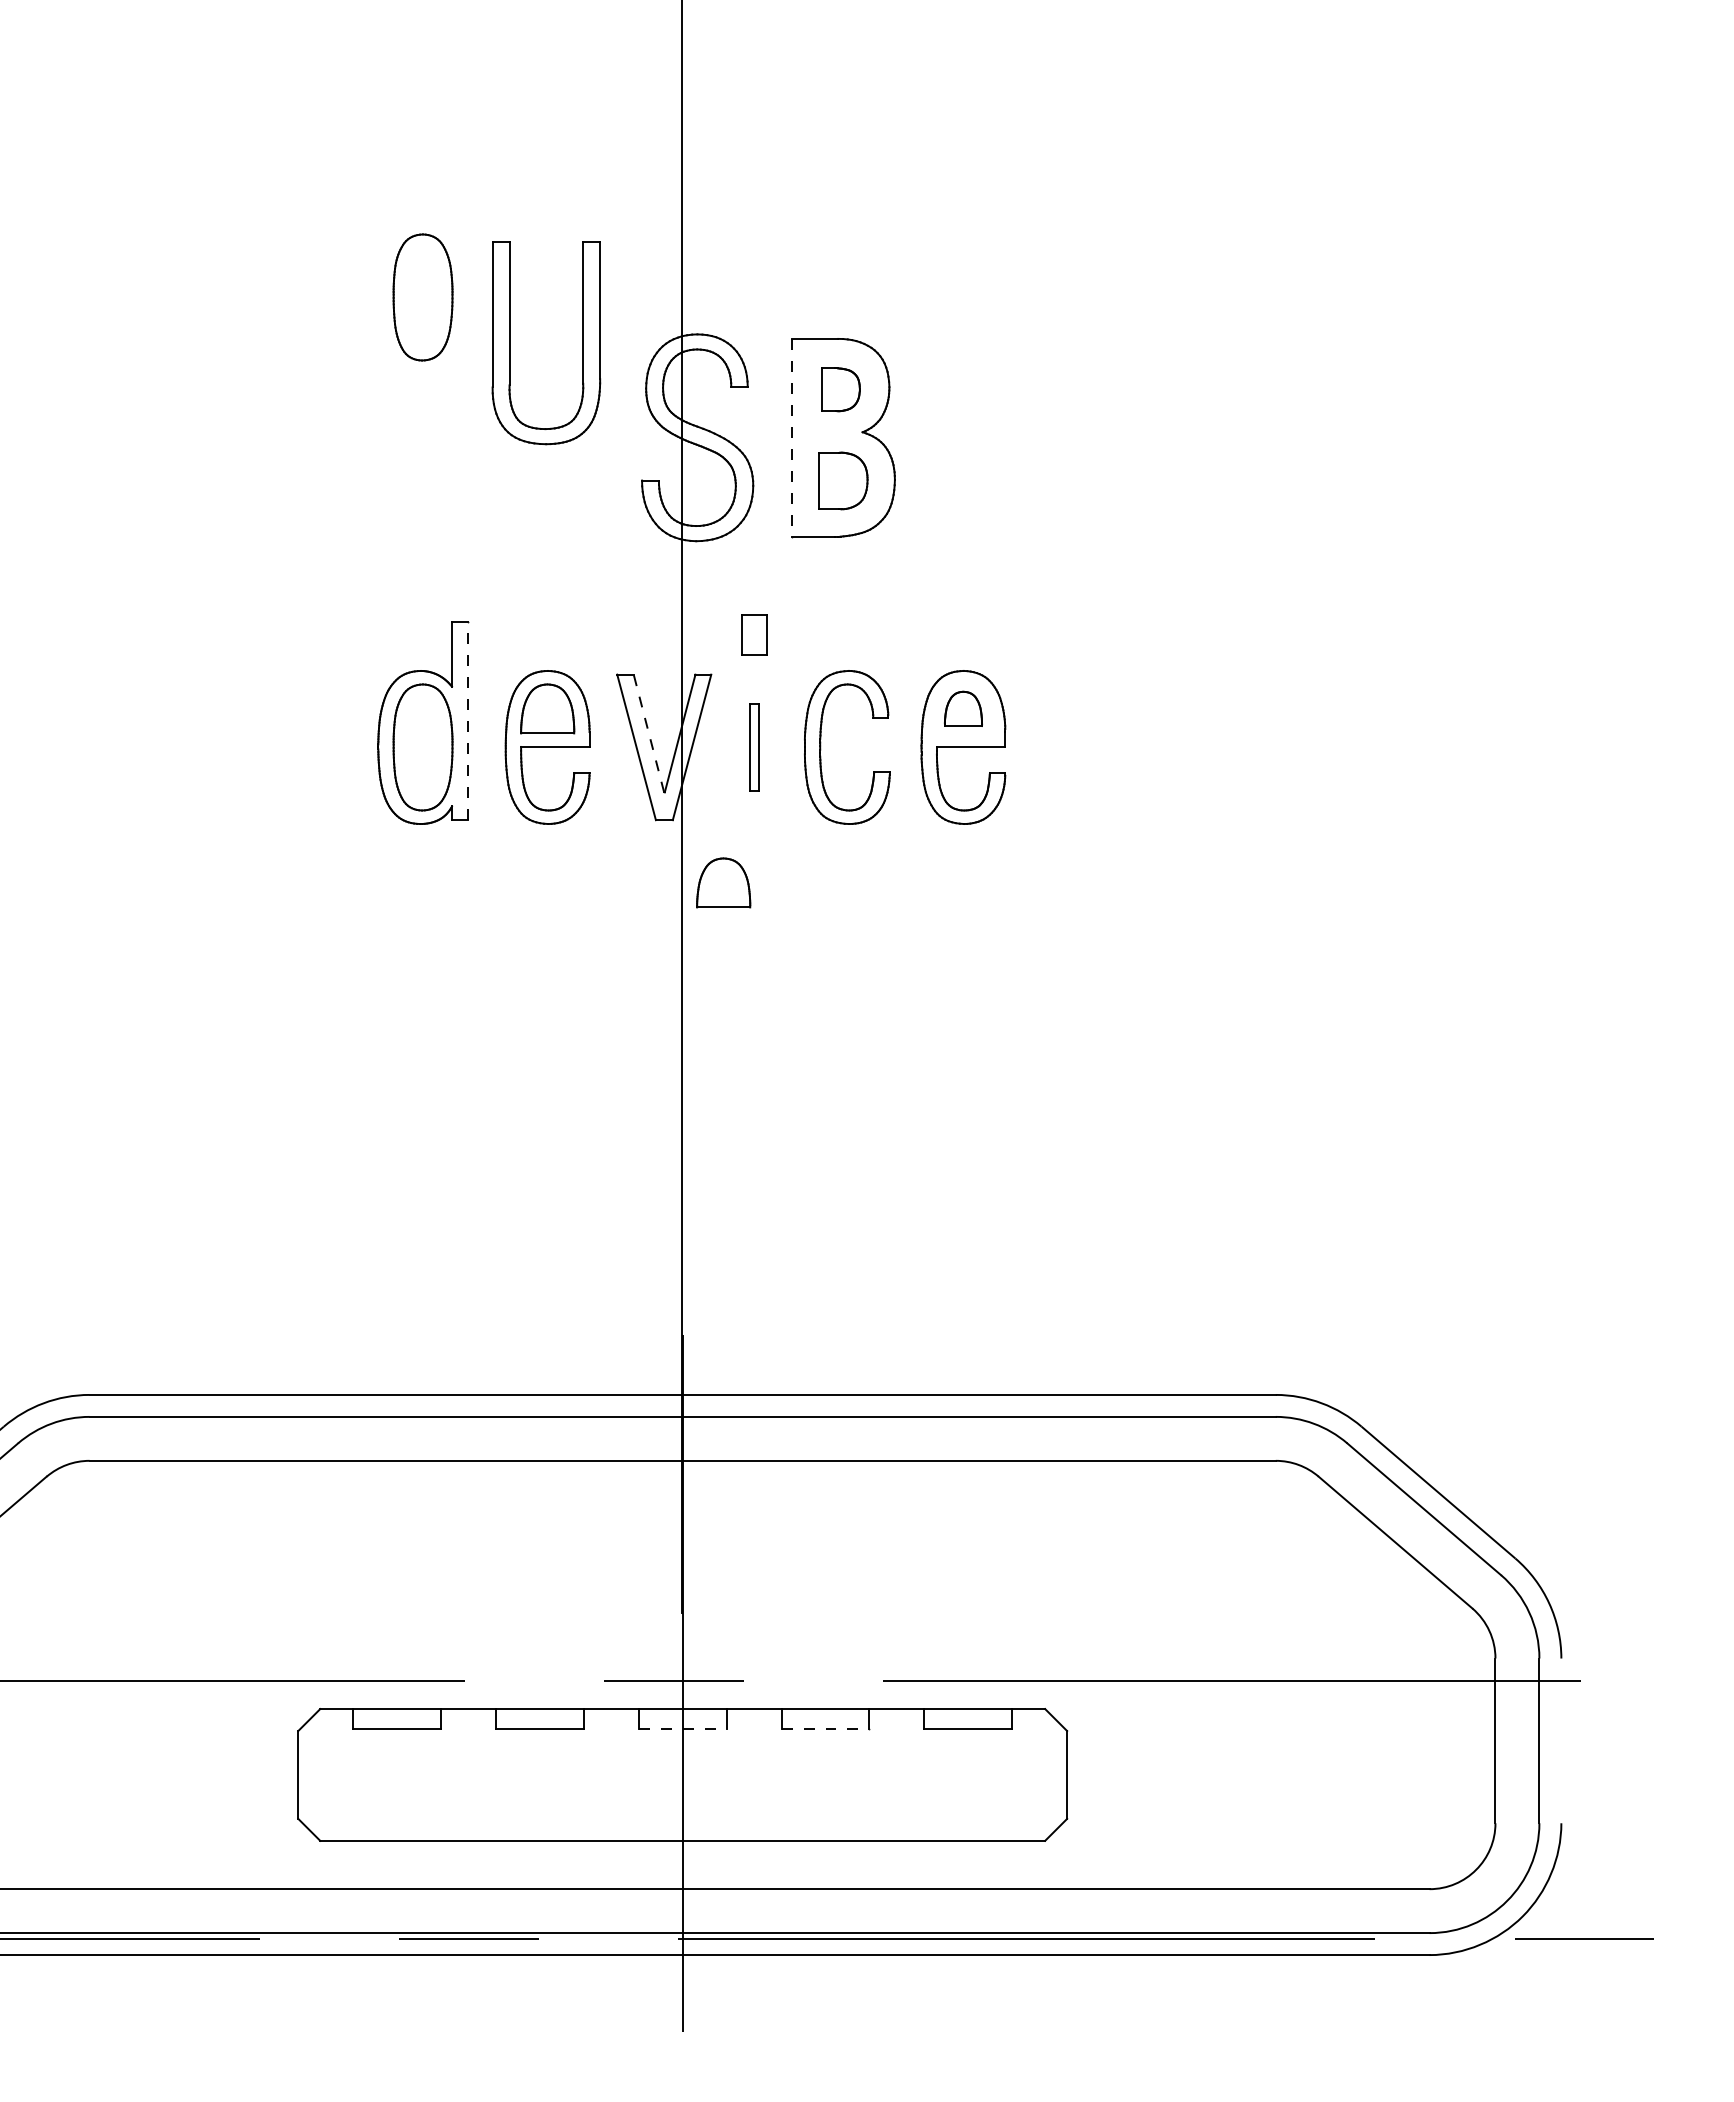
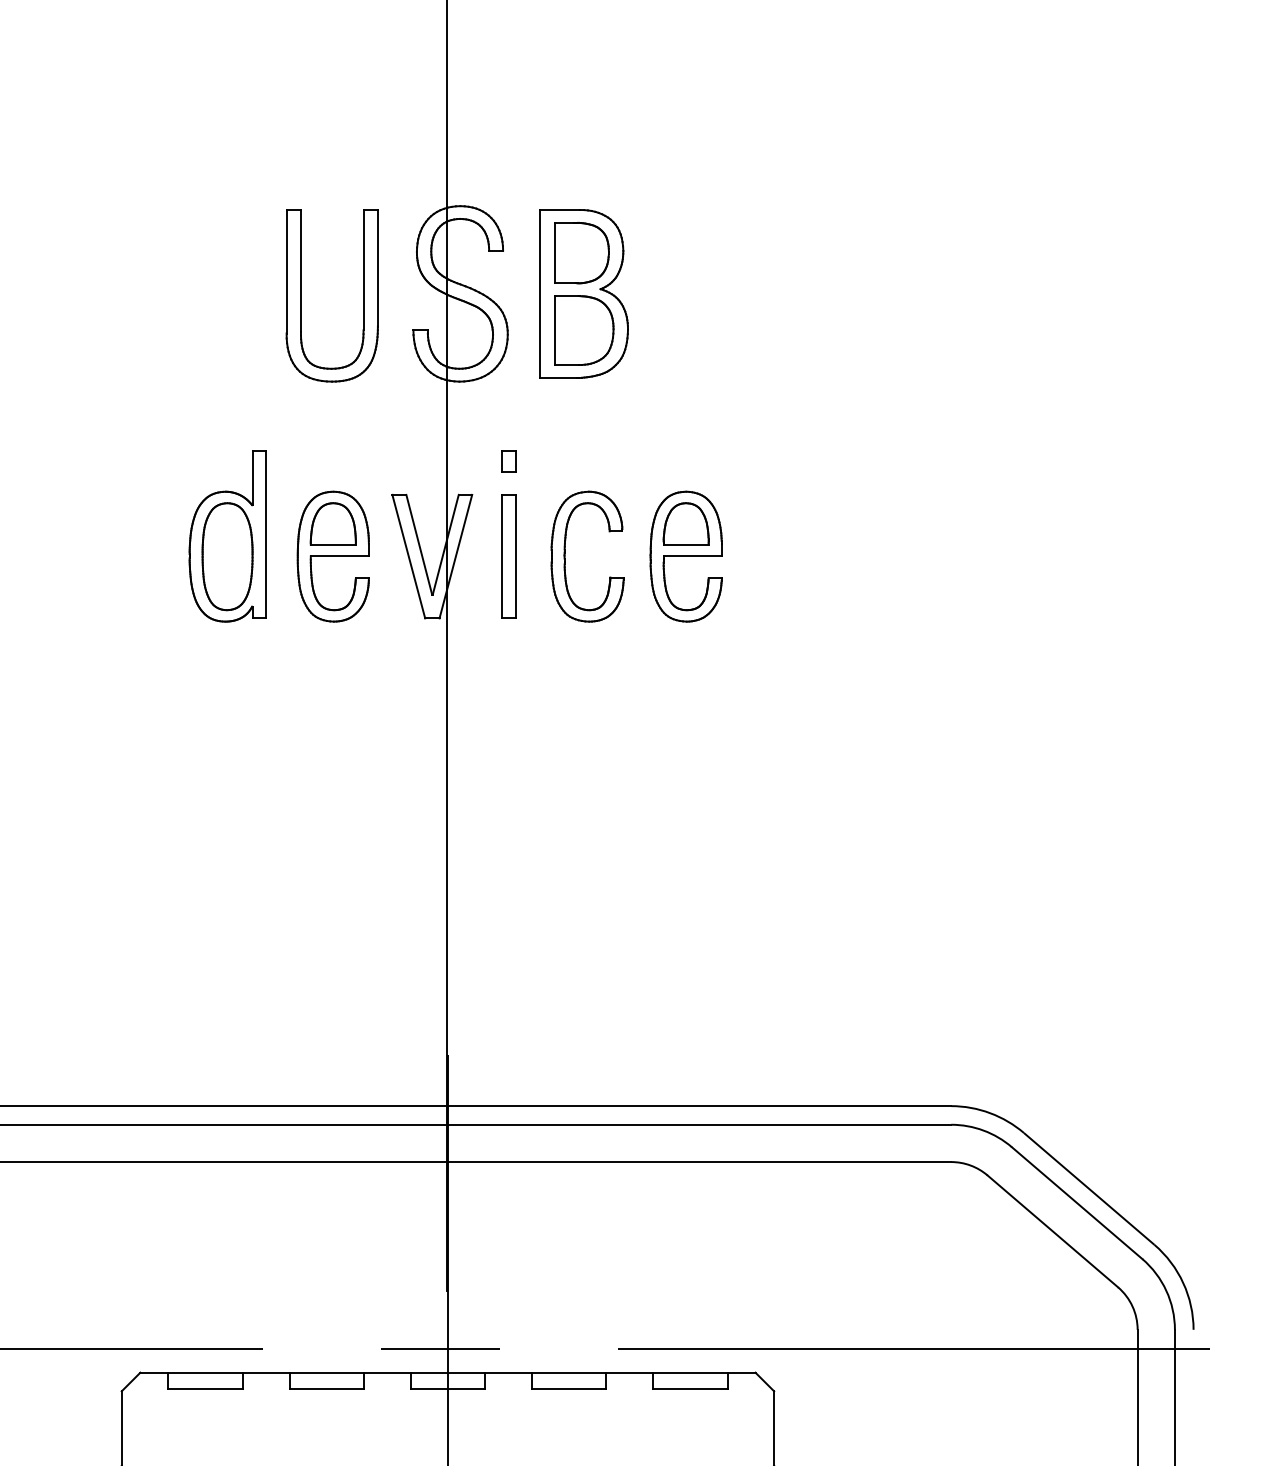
part: (422, 297) -> (227, 174), removed
part: (510, 343) -> (301, 296), moved
part: (840, 389) -> (581, 252), size x1.67
line: (791, 437) -> (540, 293), dashed -> solid
part: (843, 480) -> (584, 330), size x1.43
part: (754, 634) -> (508, 460), size x0.62
part: (963, 708) -> (686, 523), size x1.43
line: (467, 721) -> (265, 534), dashed -> solid
line: (648, 733) -> (418, 544), dashed -> solid
part: (754, 747) -> (508, 556), size x1.67
part: (723, 882) -> (482, 671), removed
line: (682, 1728) -> (447, 1389), dashed -> solid
line: (825, 1728) -> (569, 1389), dashed -> solid

